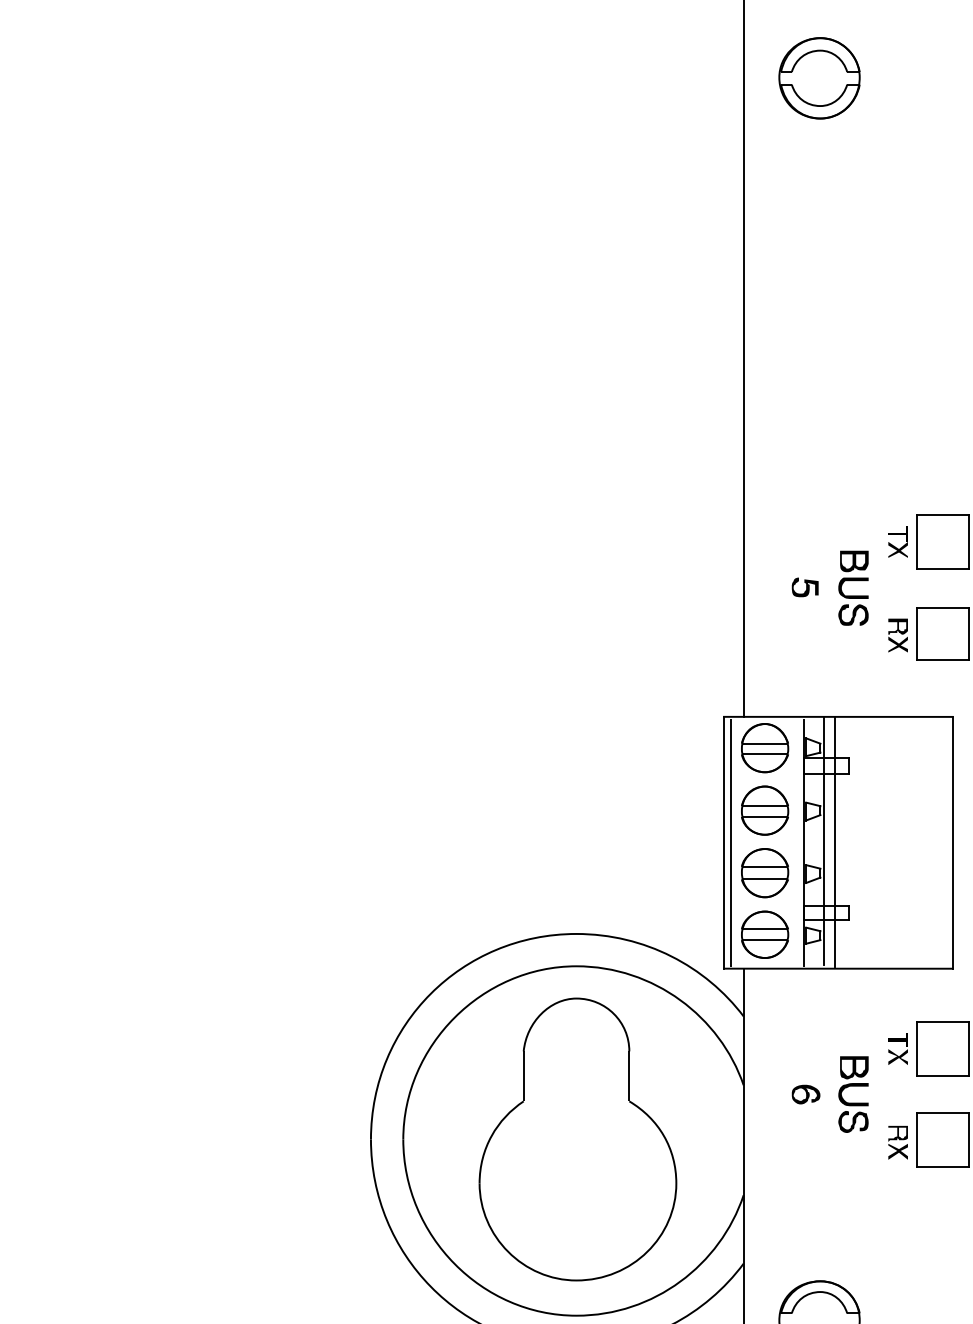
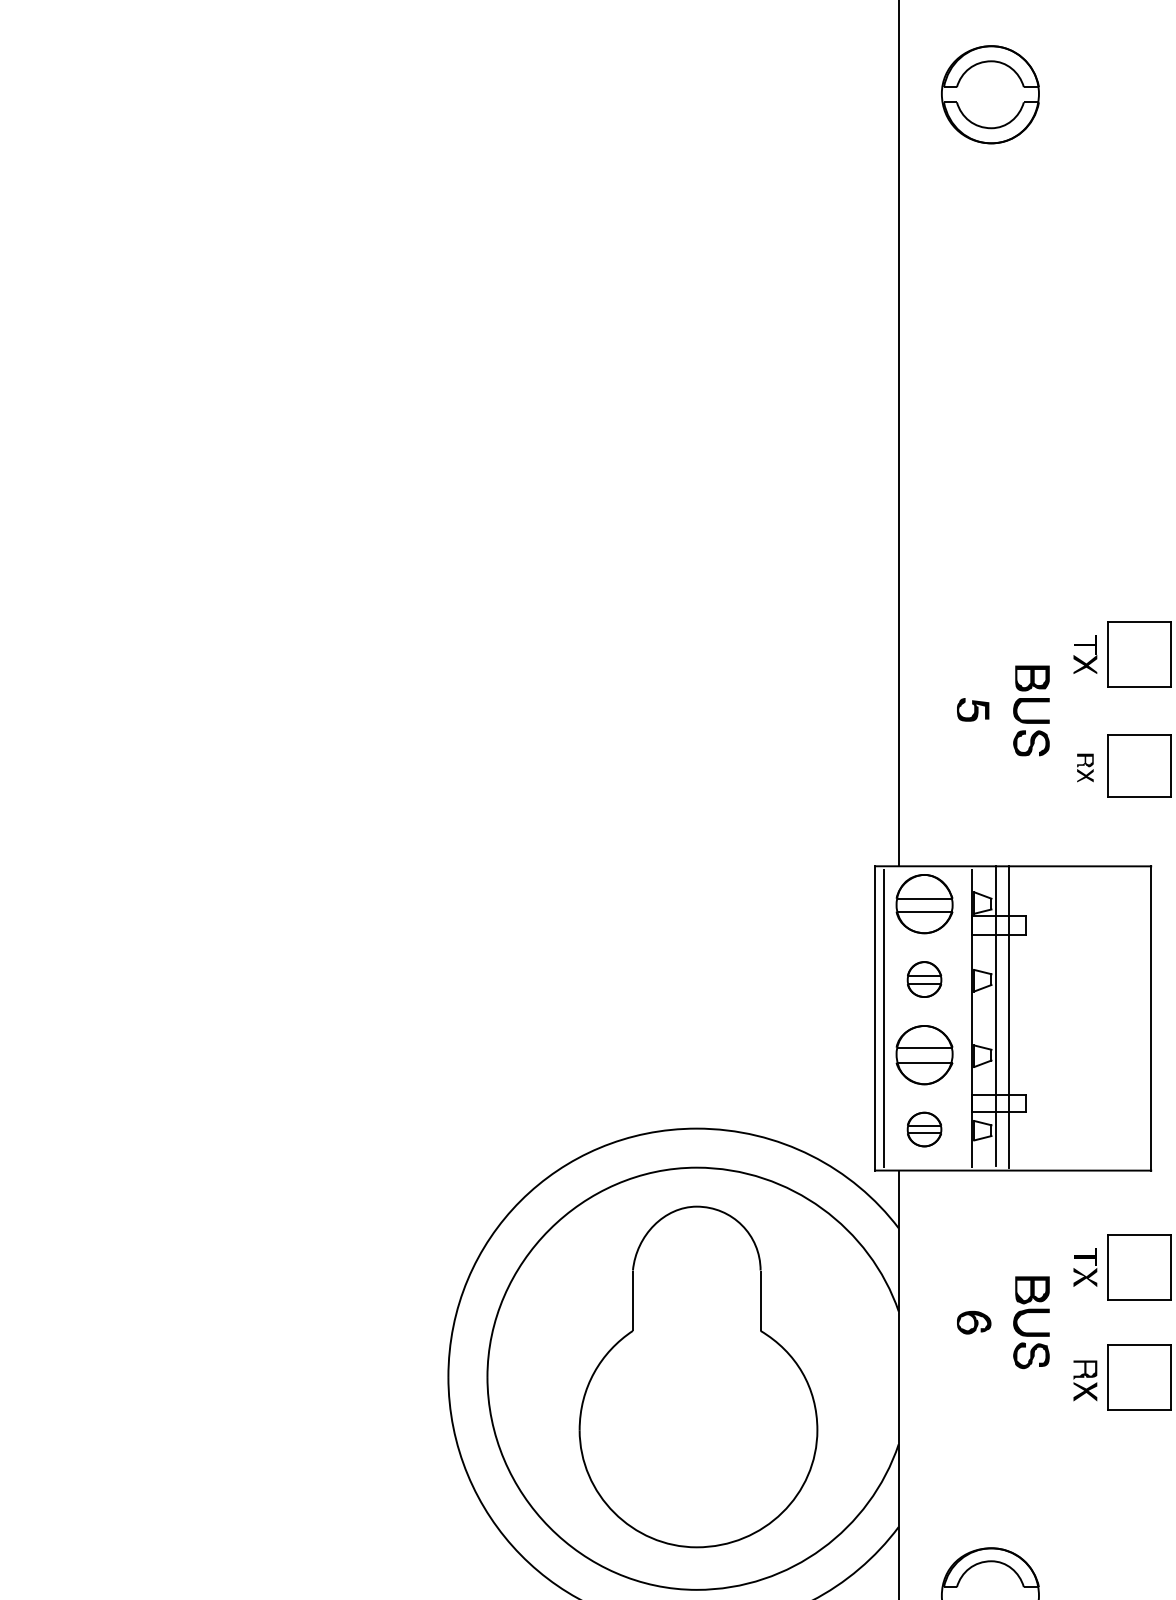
part: (898, 635) -> (1085, 767), size x0.7
part: (764, 810) -> (924, 979), size x0.6
part: (764, 934) -> (924, 1129), size x0.6

